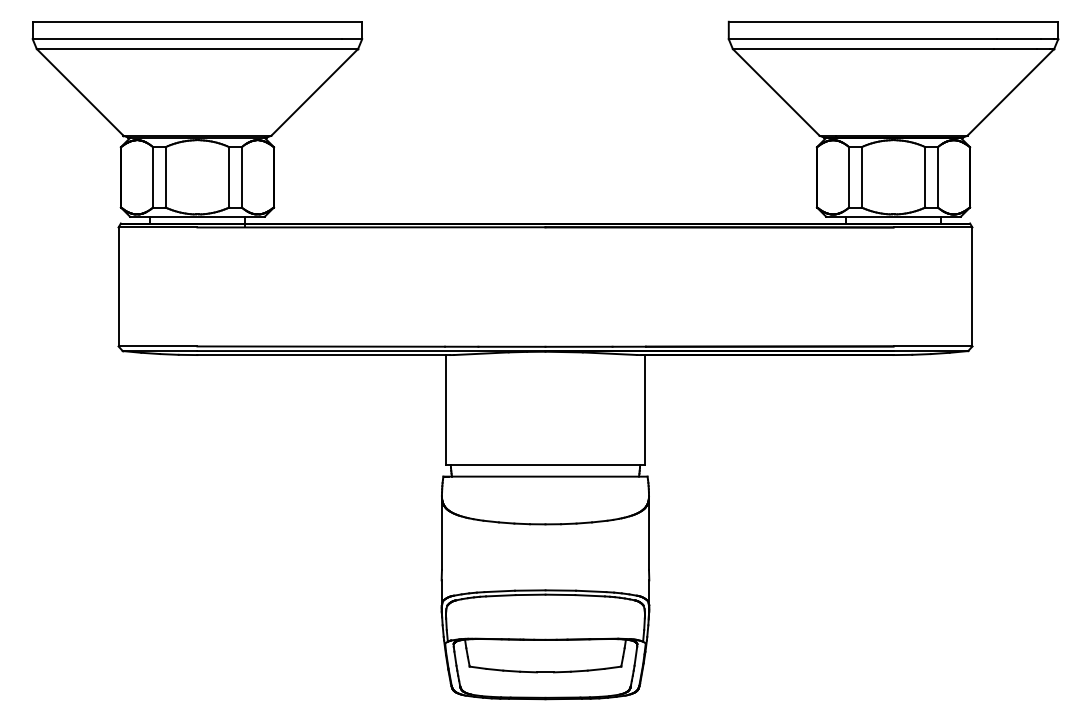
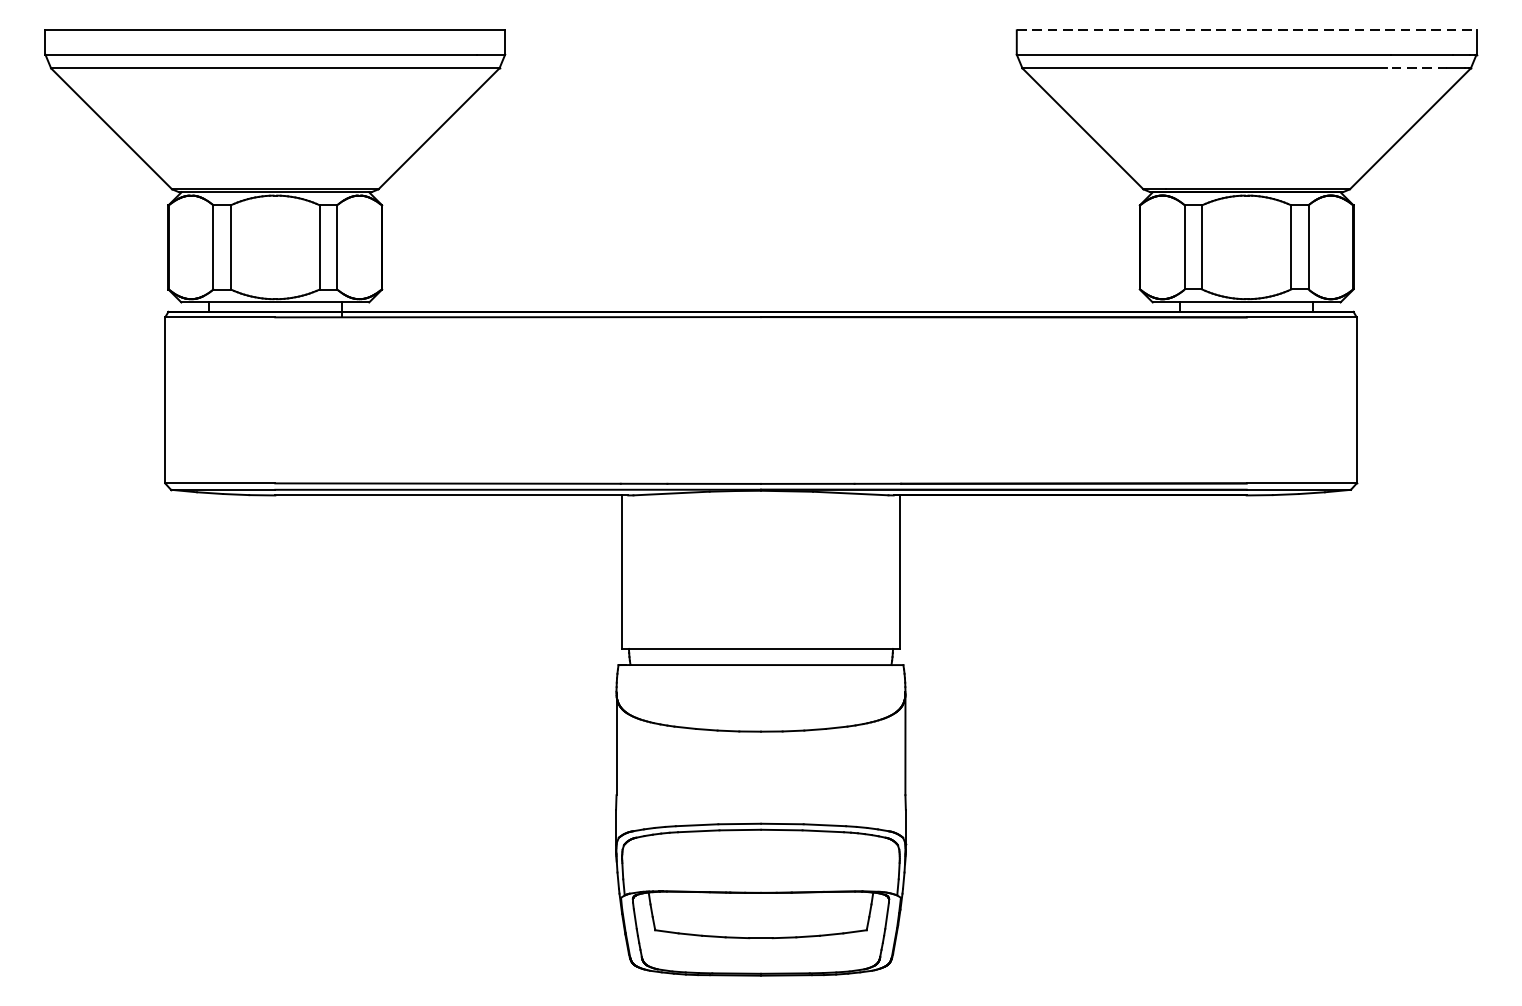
line: (893, 21) -> (1246, 29), solid -> dashed
line: (1015, 49) -> (1416, 68), solid -> dashed

